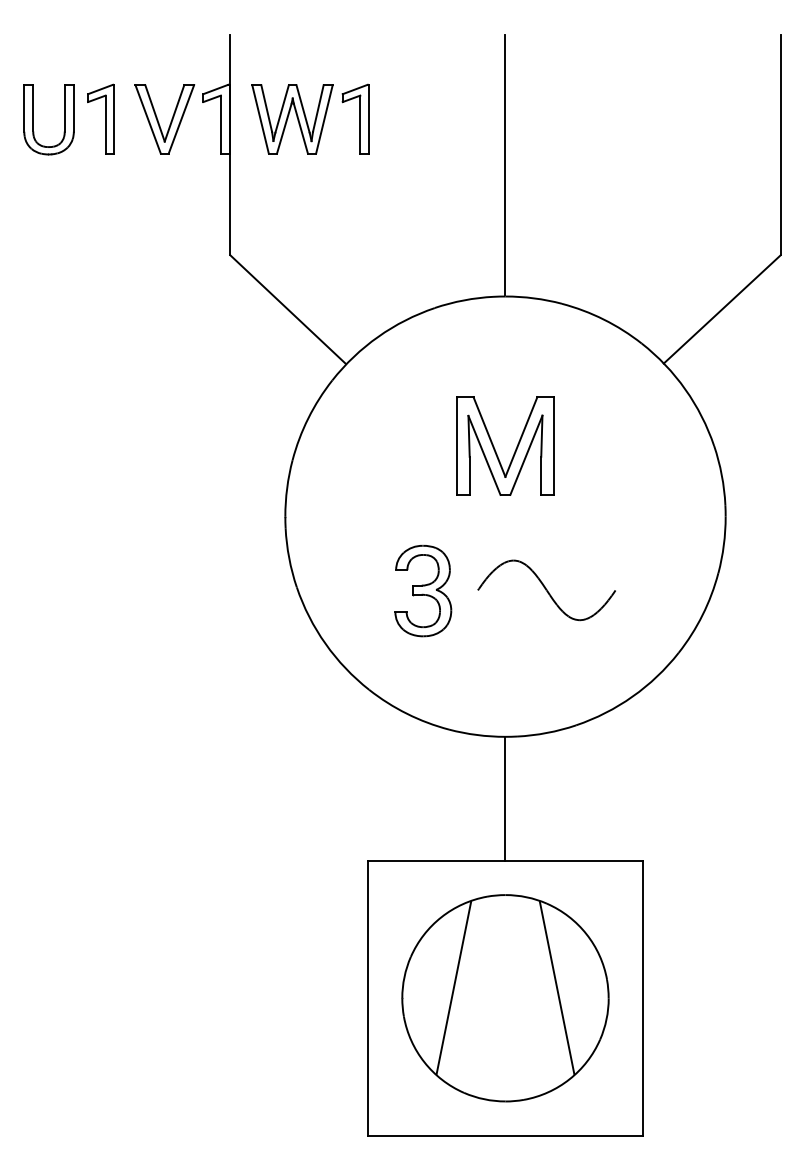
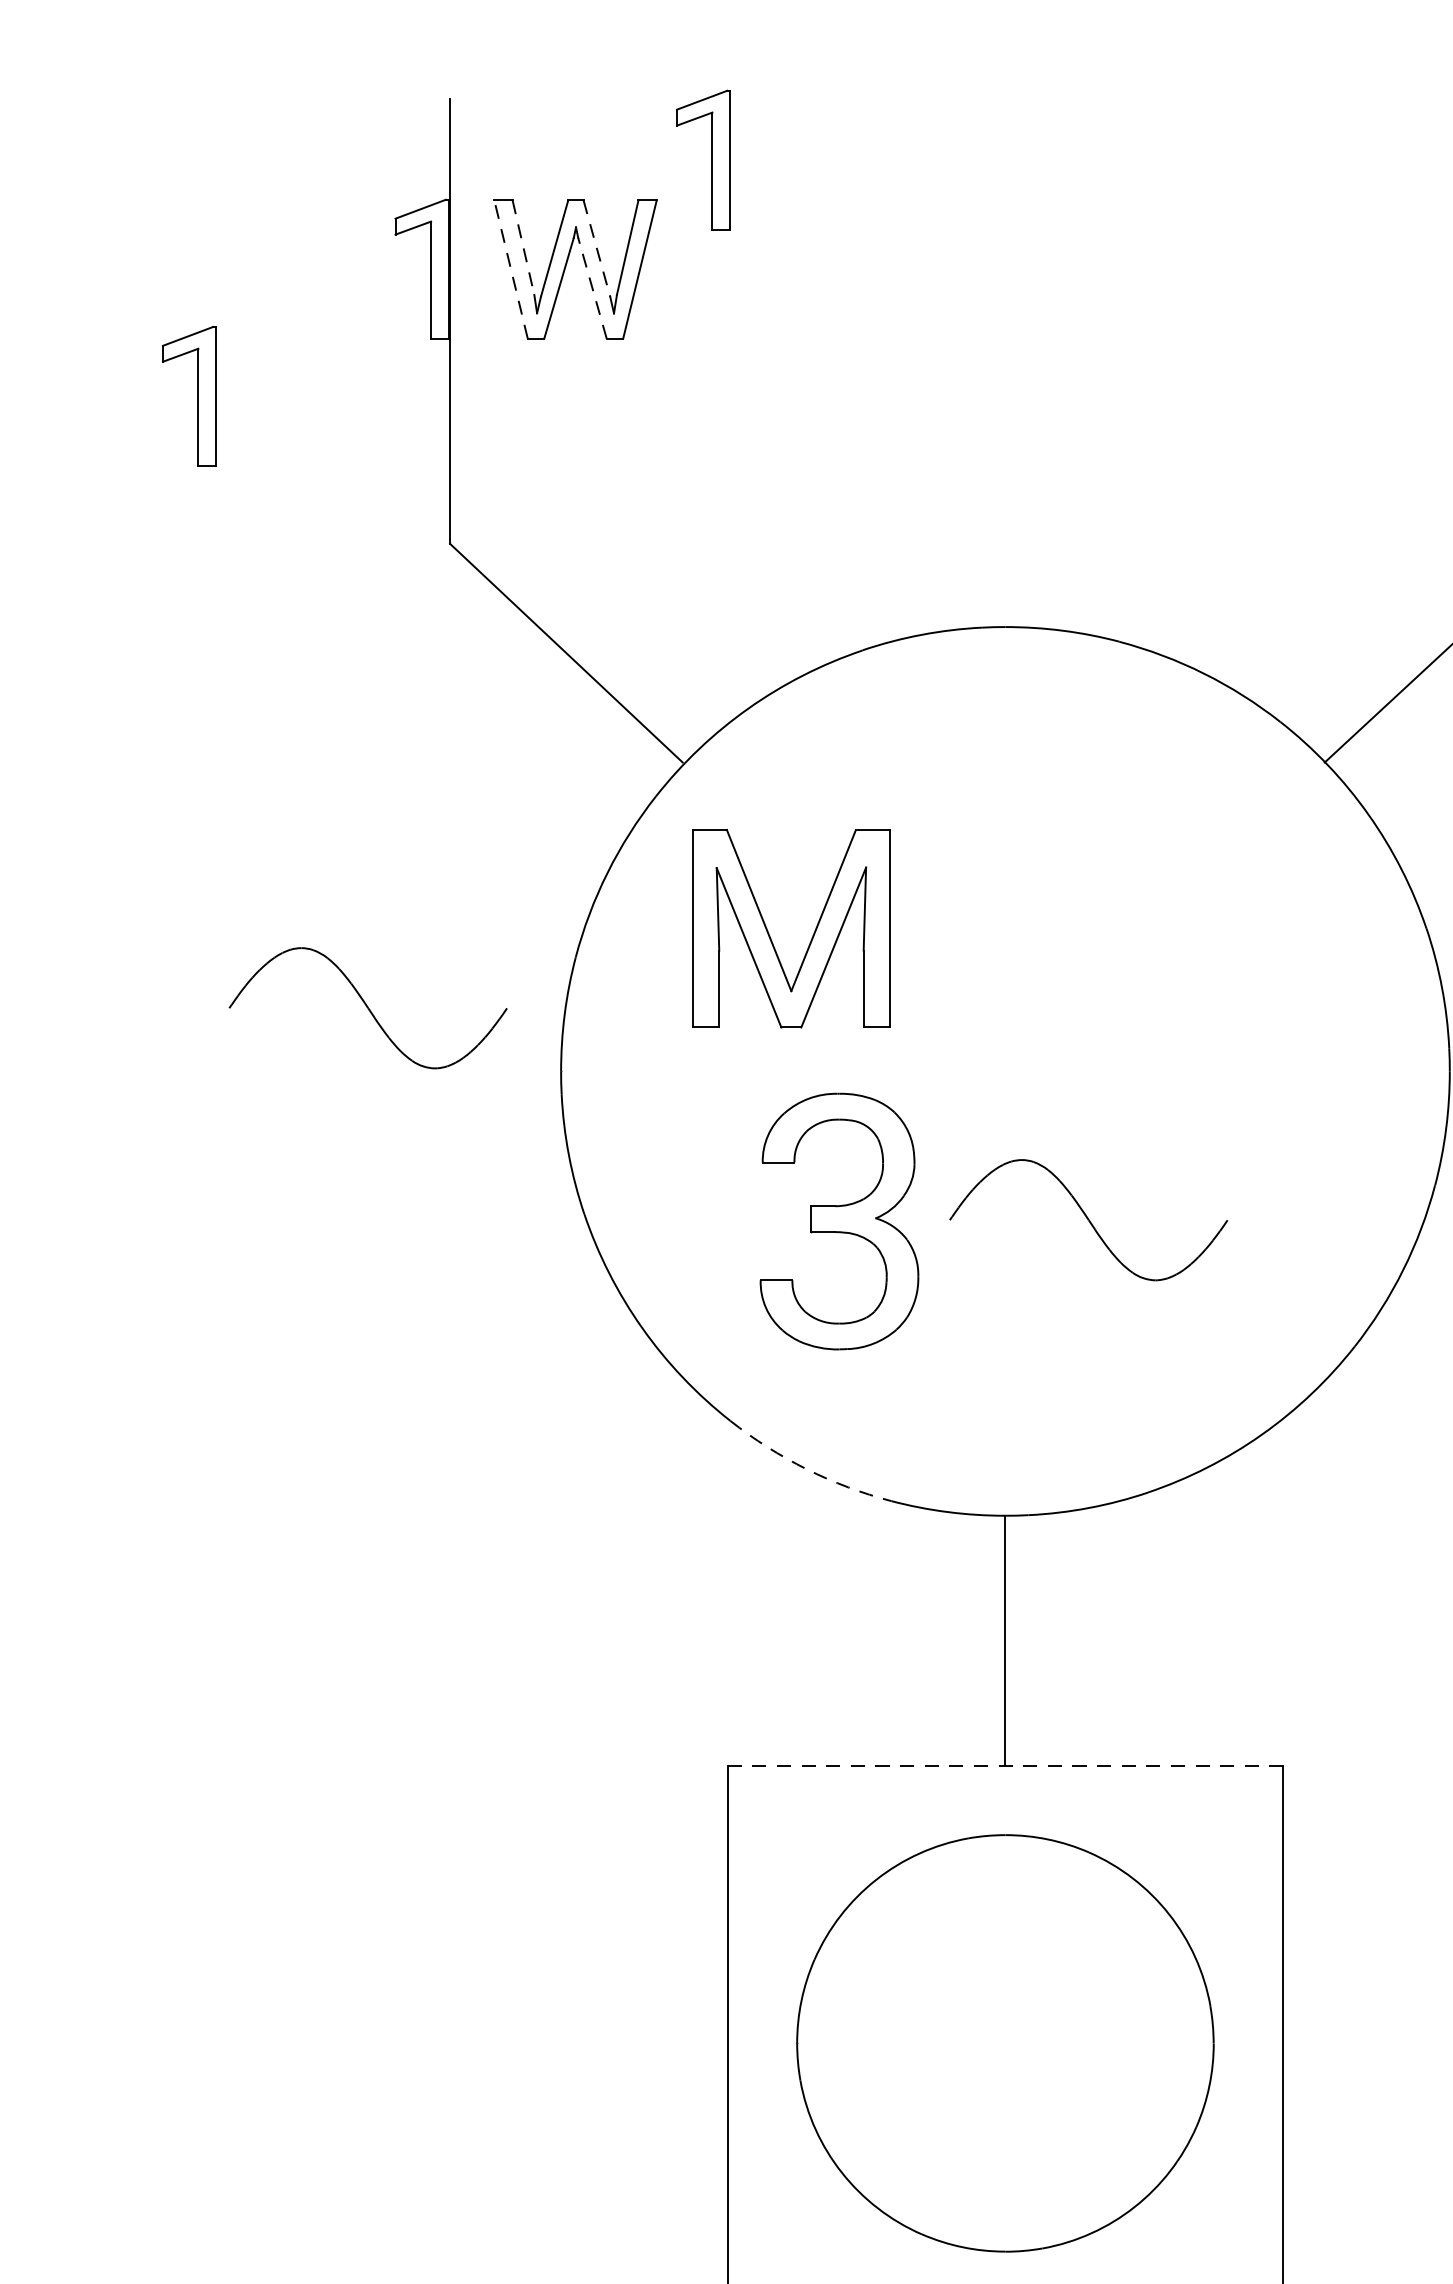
line: (266, 109) -> (523, 249), solid -> dashed
line: (303, 109) -> (597, 249), solid -> dashed
part: (100, 118) -> (188, 394), moved
line: (260, 118) -> (510, 267), solid -> dashed
part: (355, 118) -> (702, 158), moved
part: (33, 119) -> (52, 269), removed
part: (164, 119) -> (317, 269), removed
line: (300, 128) -> (591, 287), solid -> dashed
line: (505, 164) -> (1005, 360), removed
part: (515, 448) -> (811, 933), moved
part: (189, 485) -> (367, 1008), added
part: (423, 590) -> (839, 1220), size x1.4
arc: (407, 713) -> (807, 1468), solid -> dashed
line: (505, 860) -> (1005, 1765), solid -> dashed
line: (453, 987) -> (900, 2021), removed
line: (556, 987) -> (1108, 2021), removed

